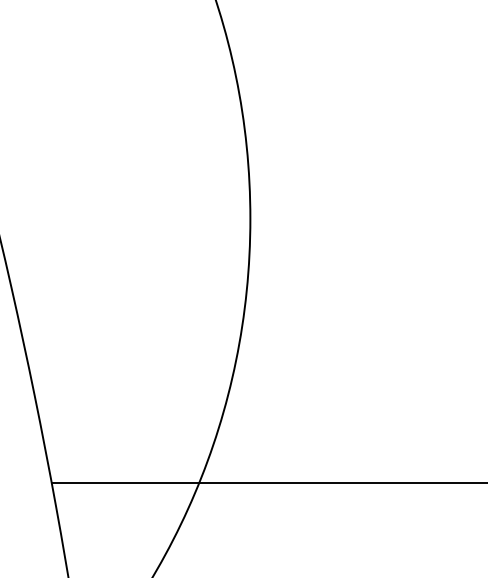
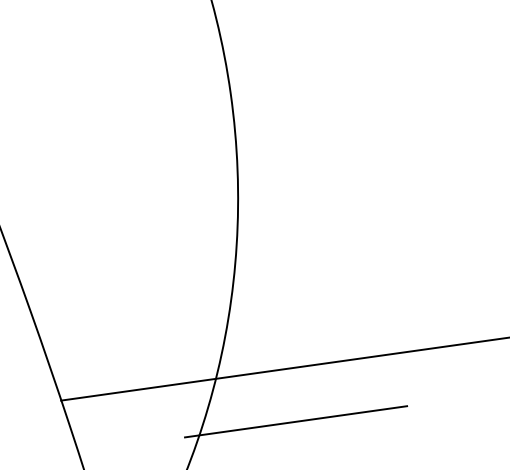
line: (268, 533) -> (296, 421), added

